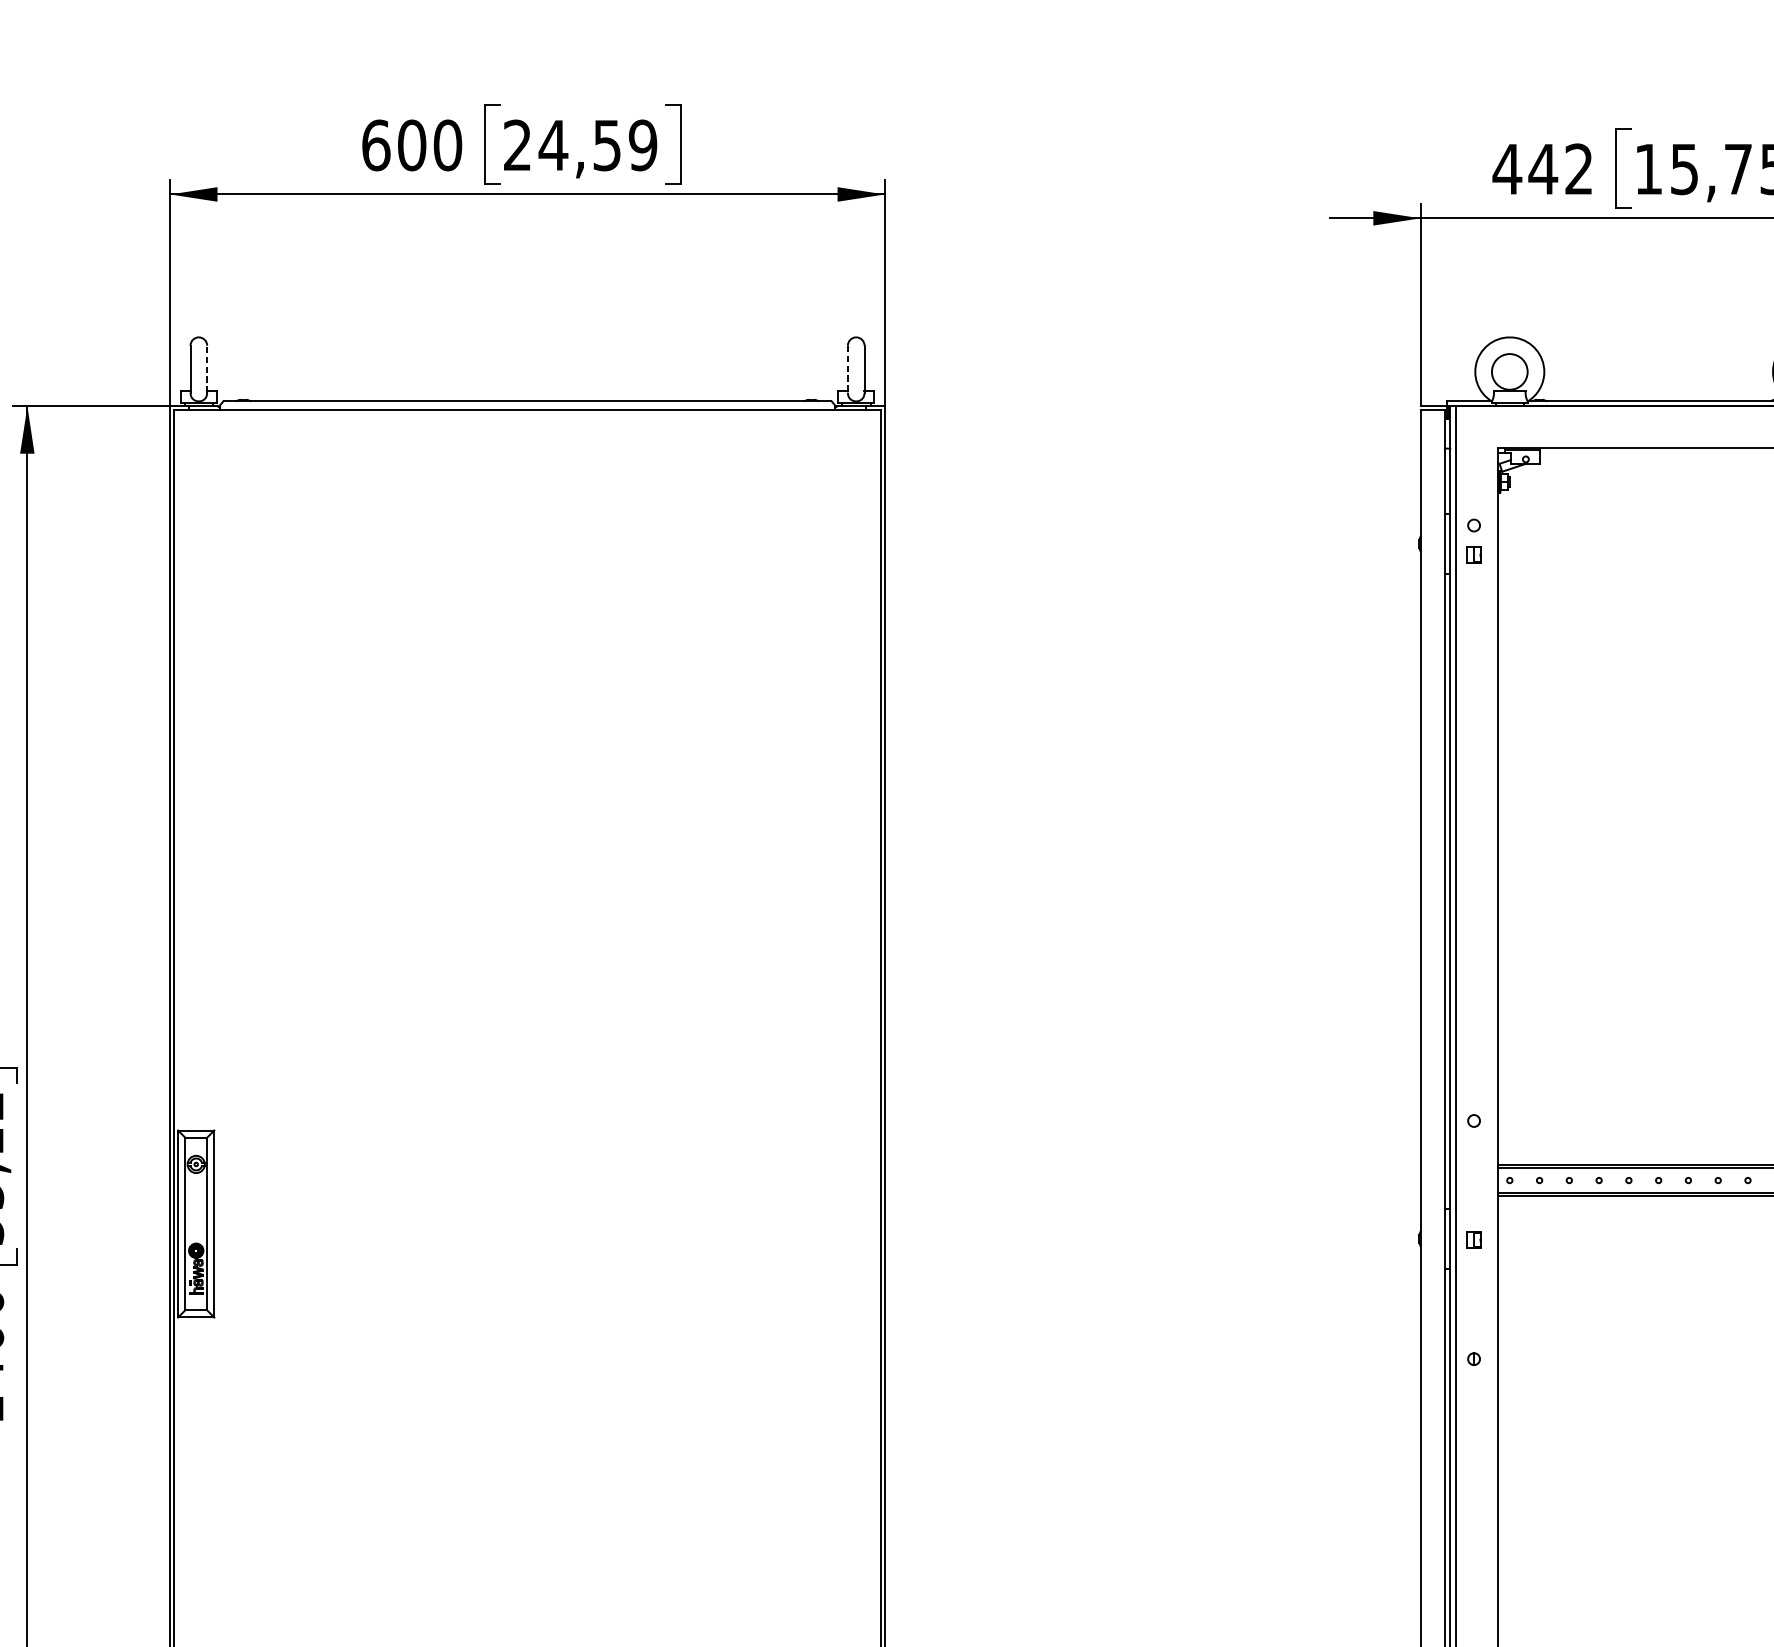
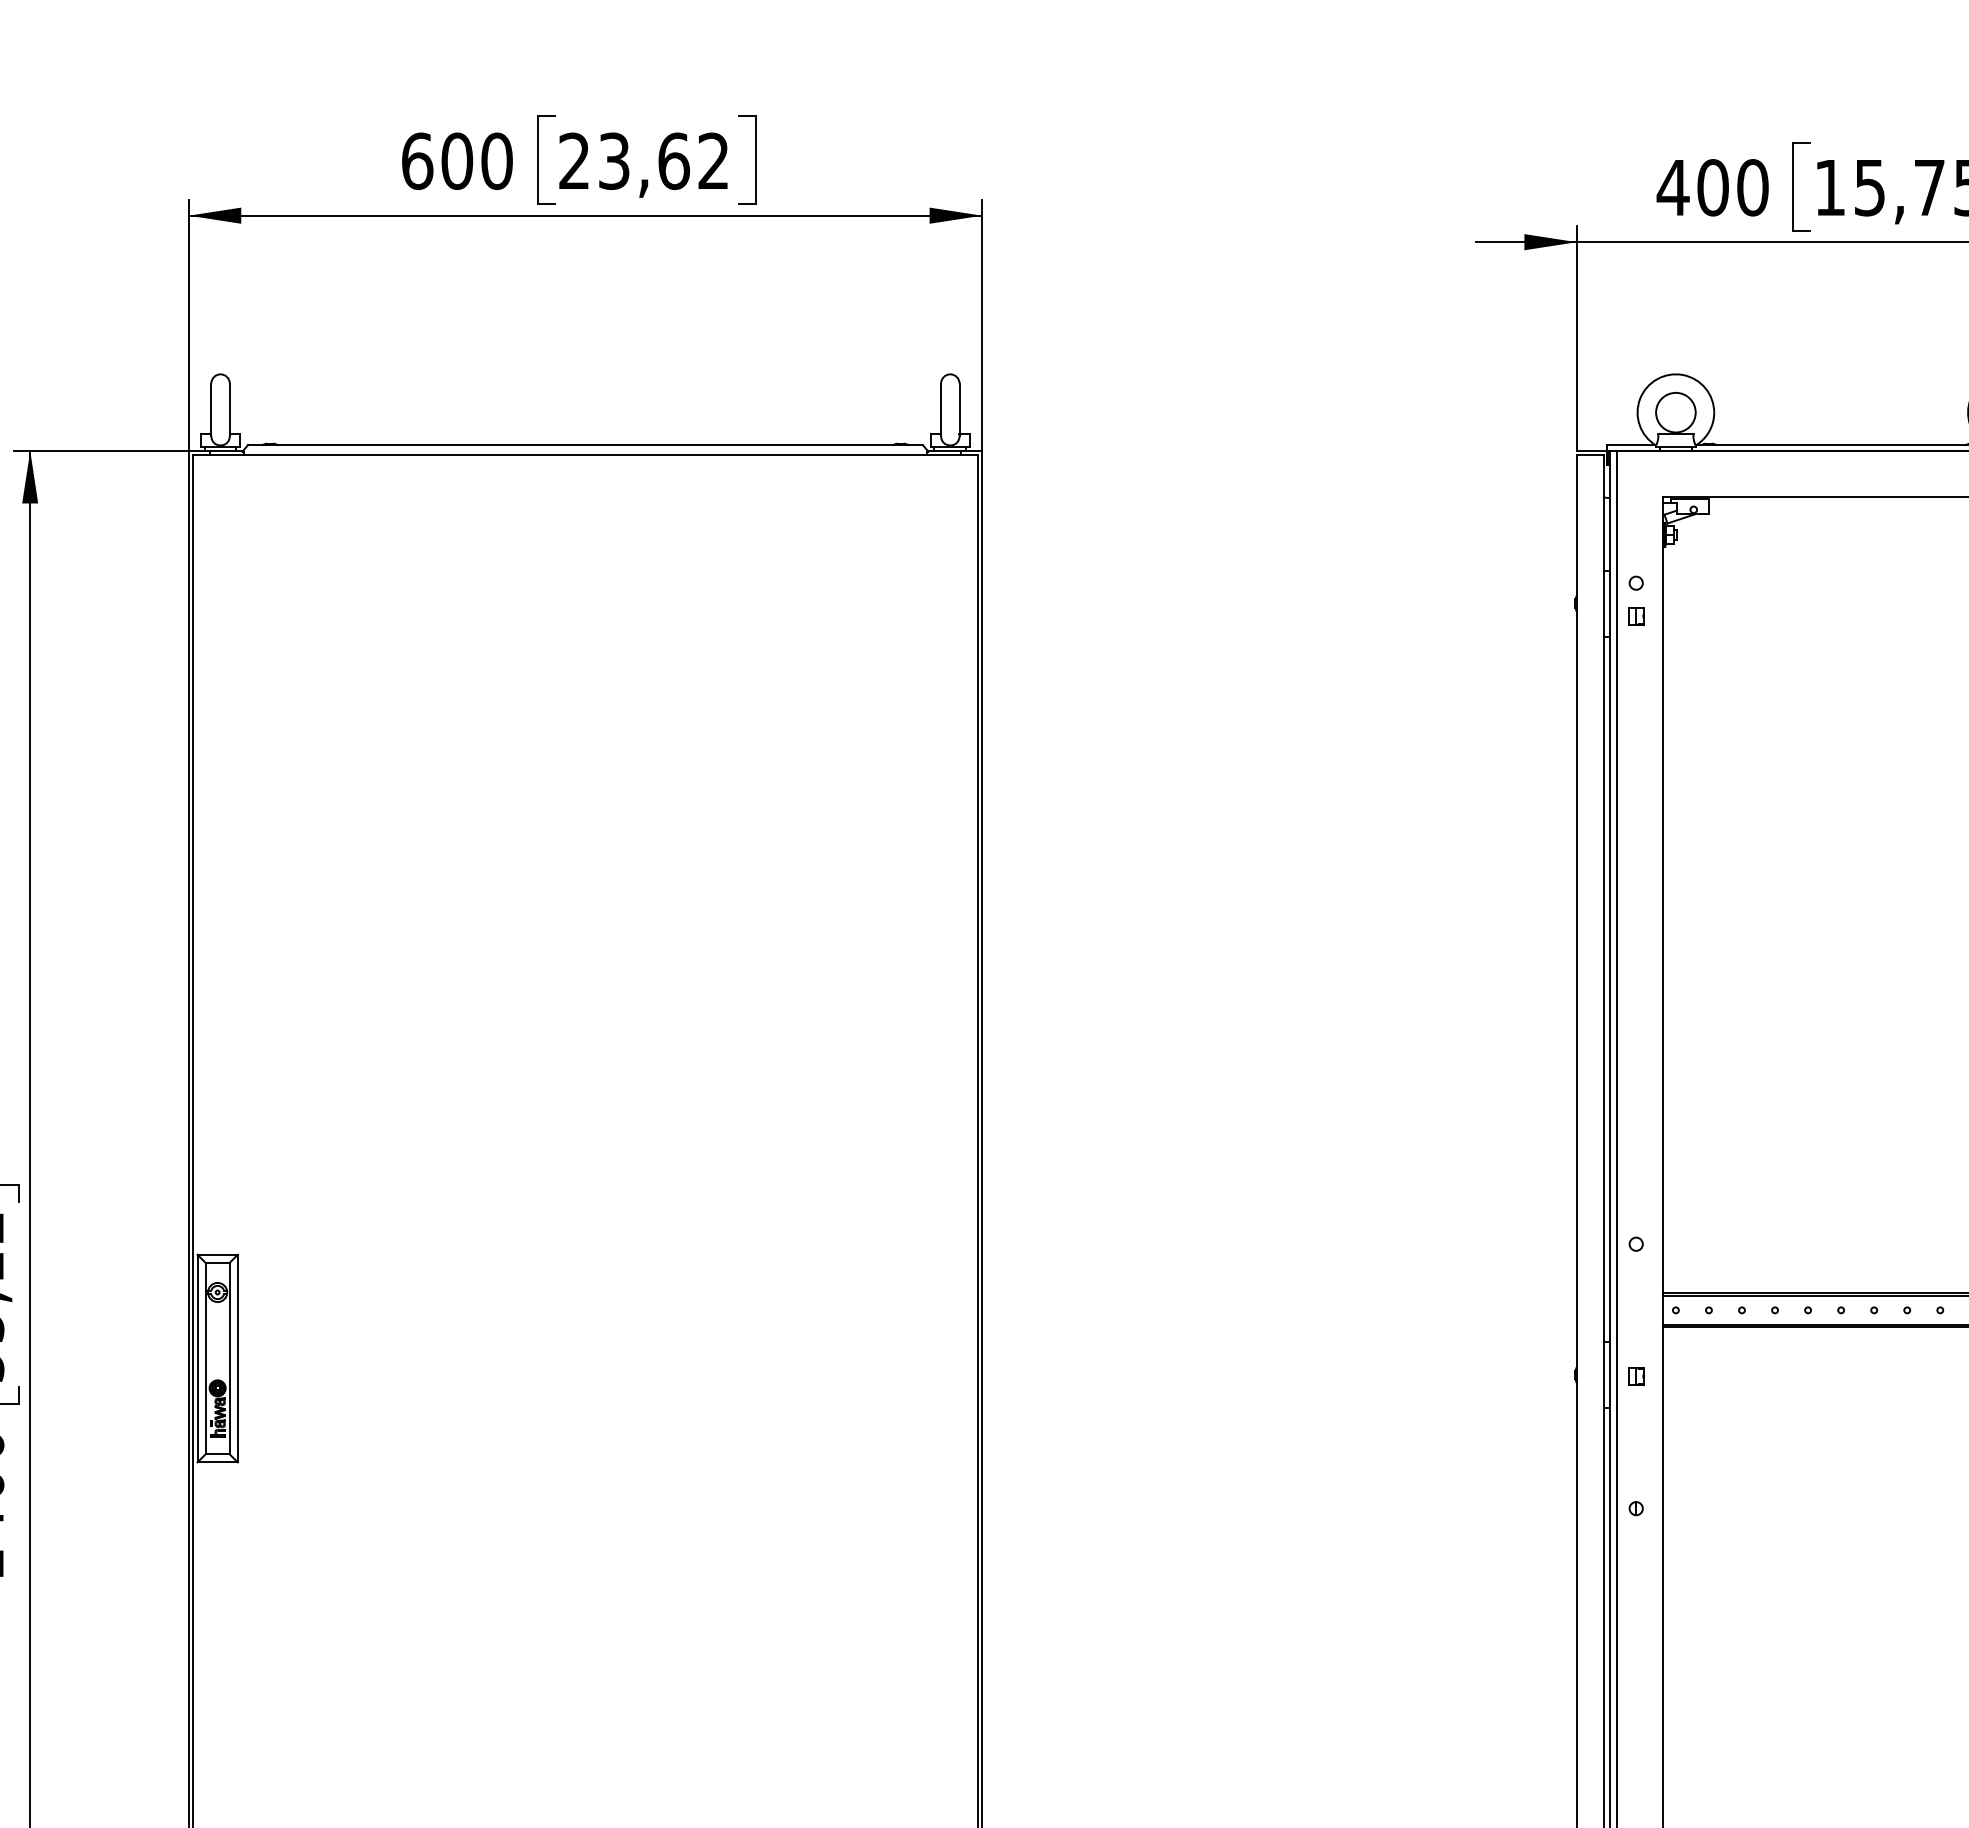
text: (597, 145) -> (663, 161), 24,59 -> 23,62
text: (1560, 169) -> (1732, 187), 442 -> 400
line: (206, 369) -> (229, 409), dashed -> solid
line: (848, 369) -> (941, 410), dashed -> solid

